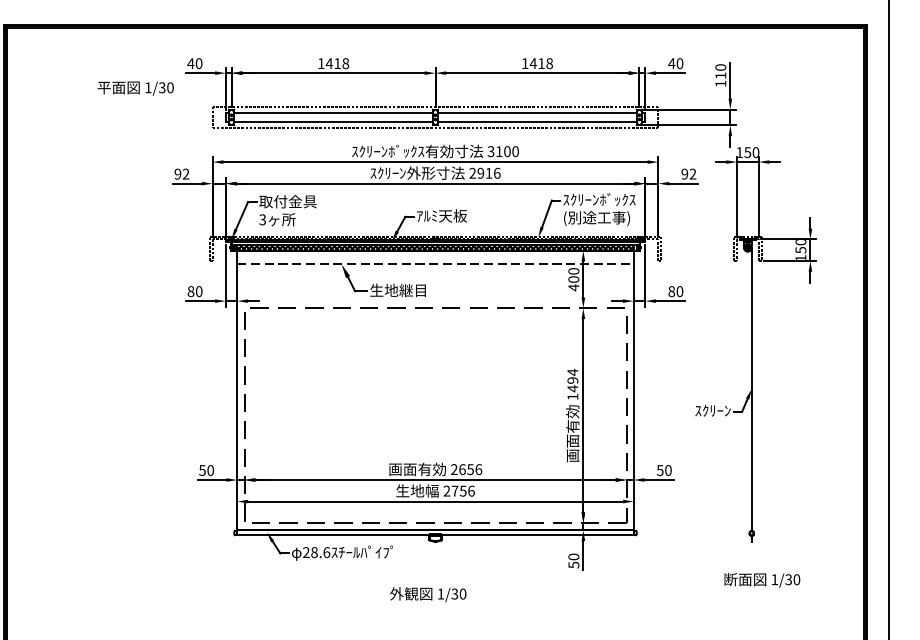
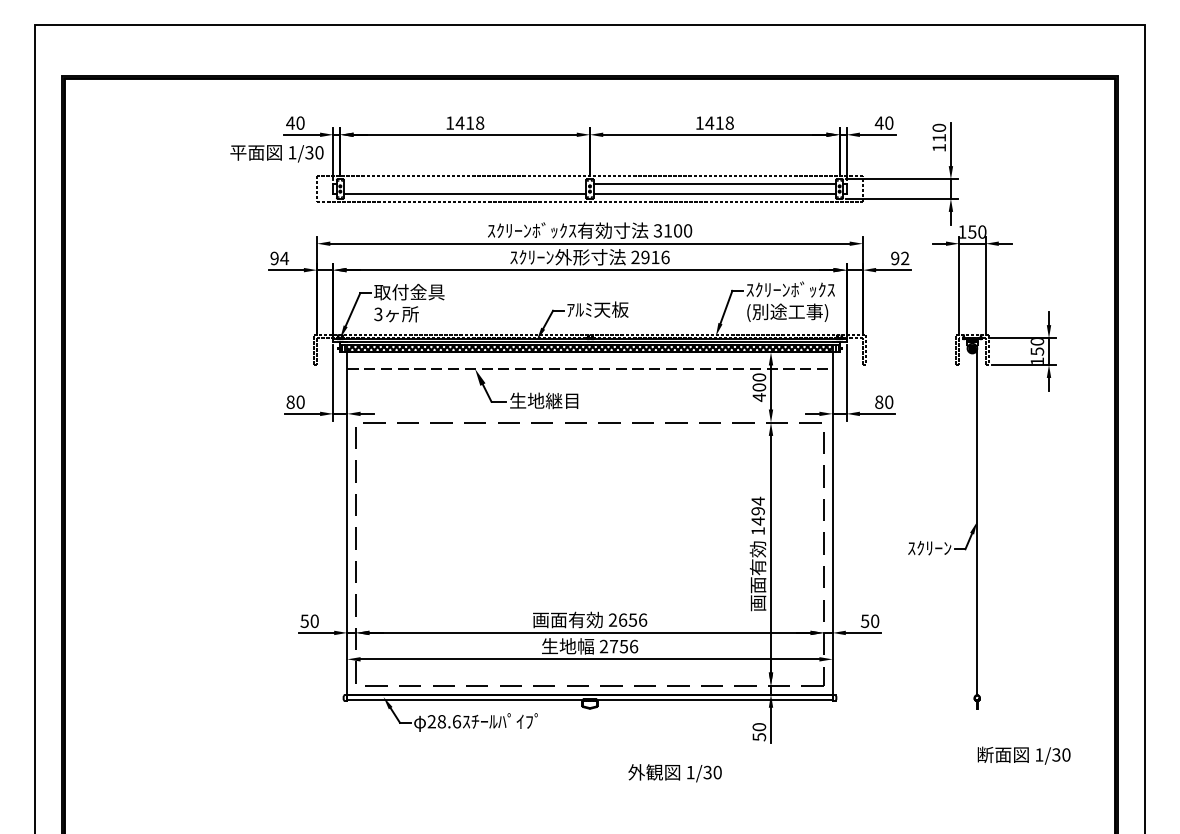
text: (135, 88) -> (276, 153), moved
line: (333, 112) -> (464, 183), removed
text: (185, 174) -> (284, 258), 92 -> 94
text: (761, 580) -> (1023, 755), moved
text: (427, 594) -> (674, 773), moved

